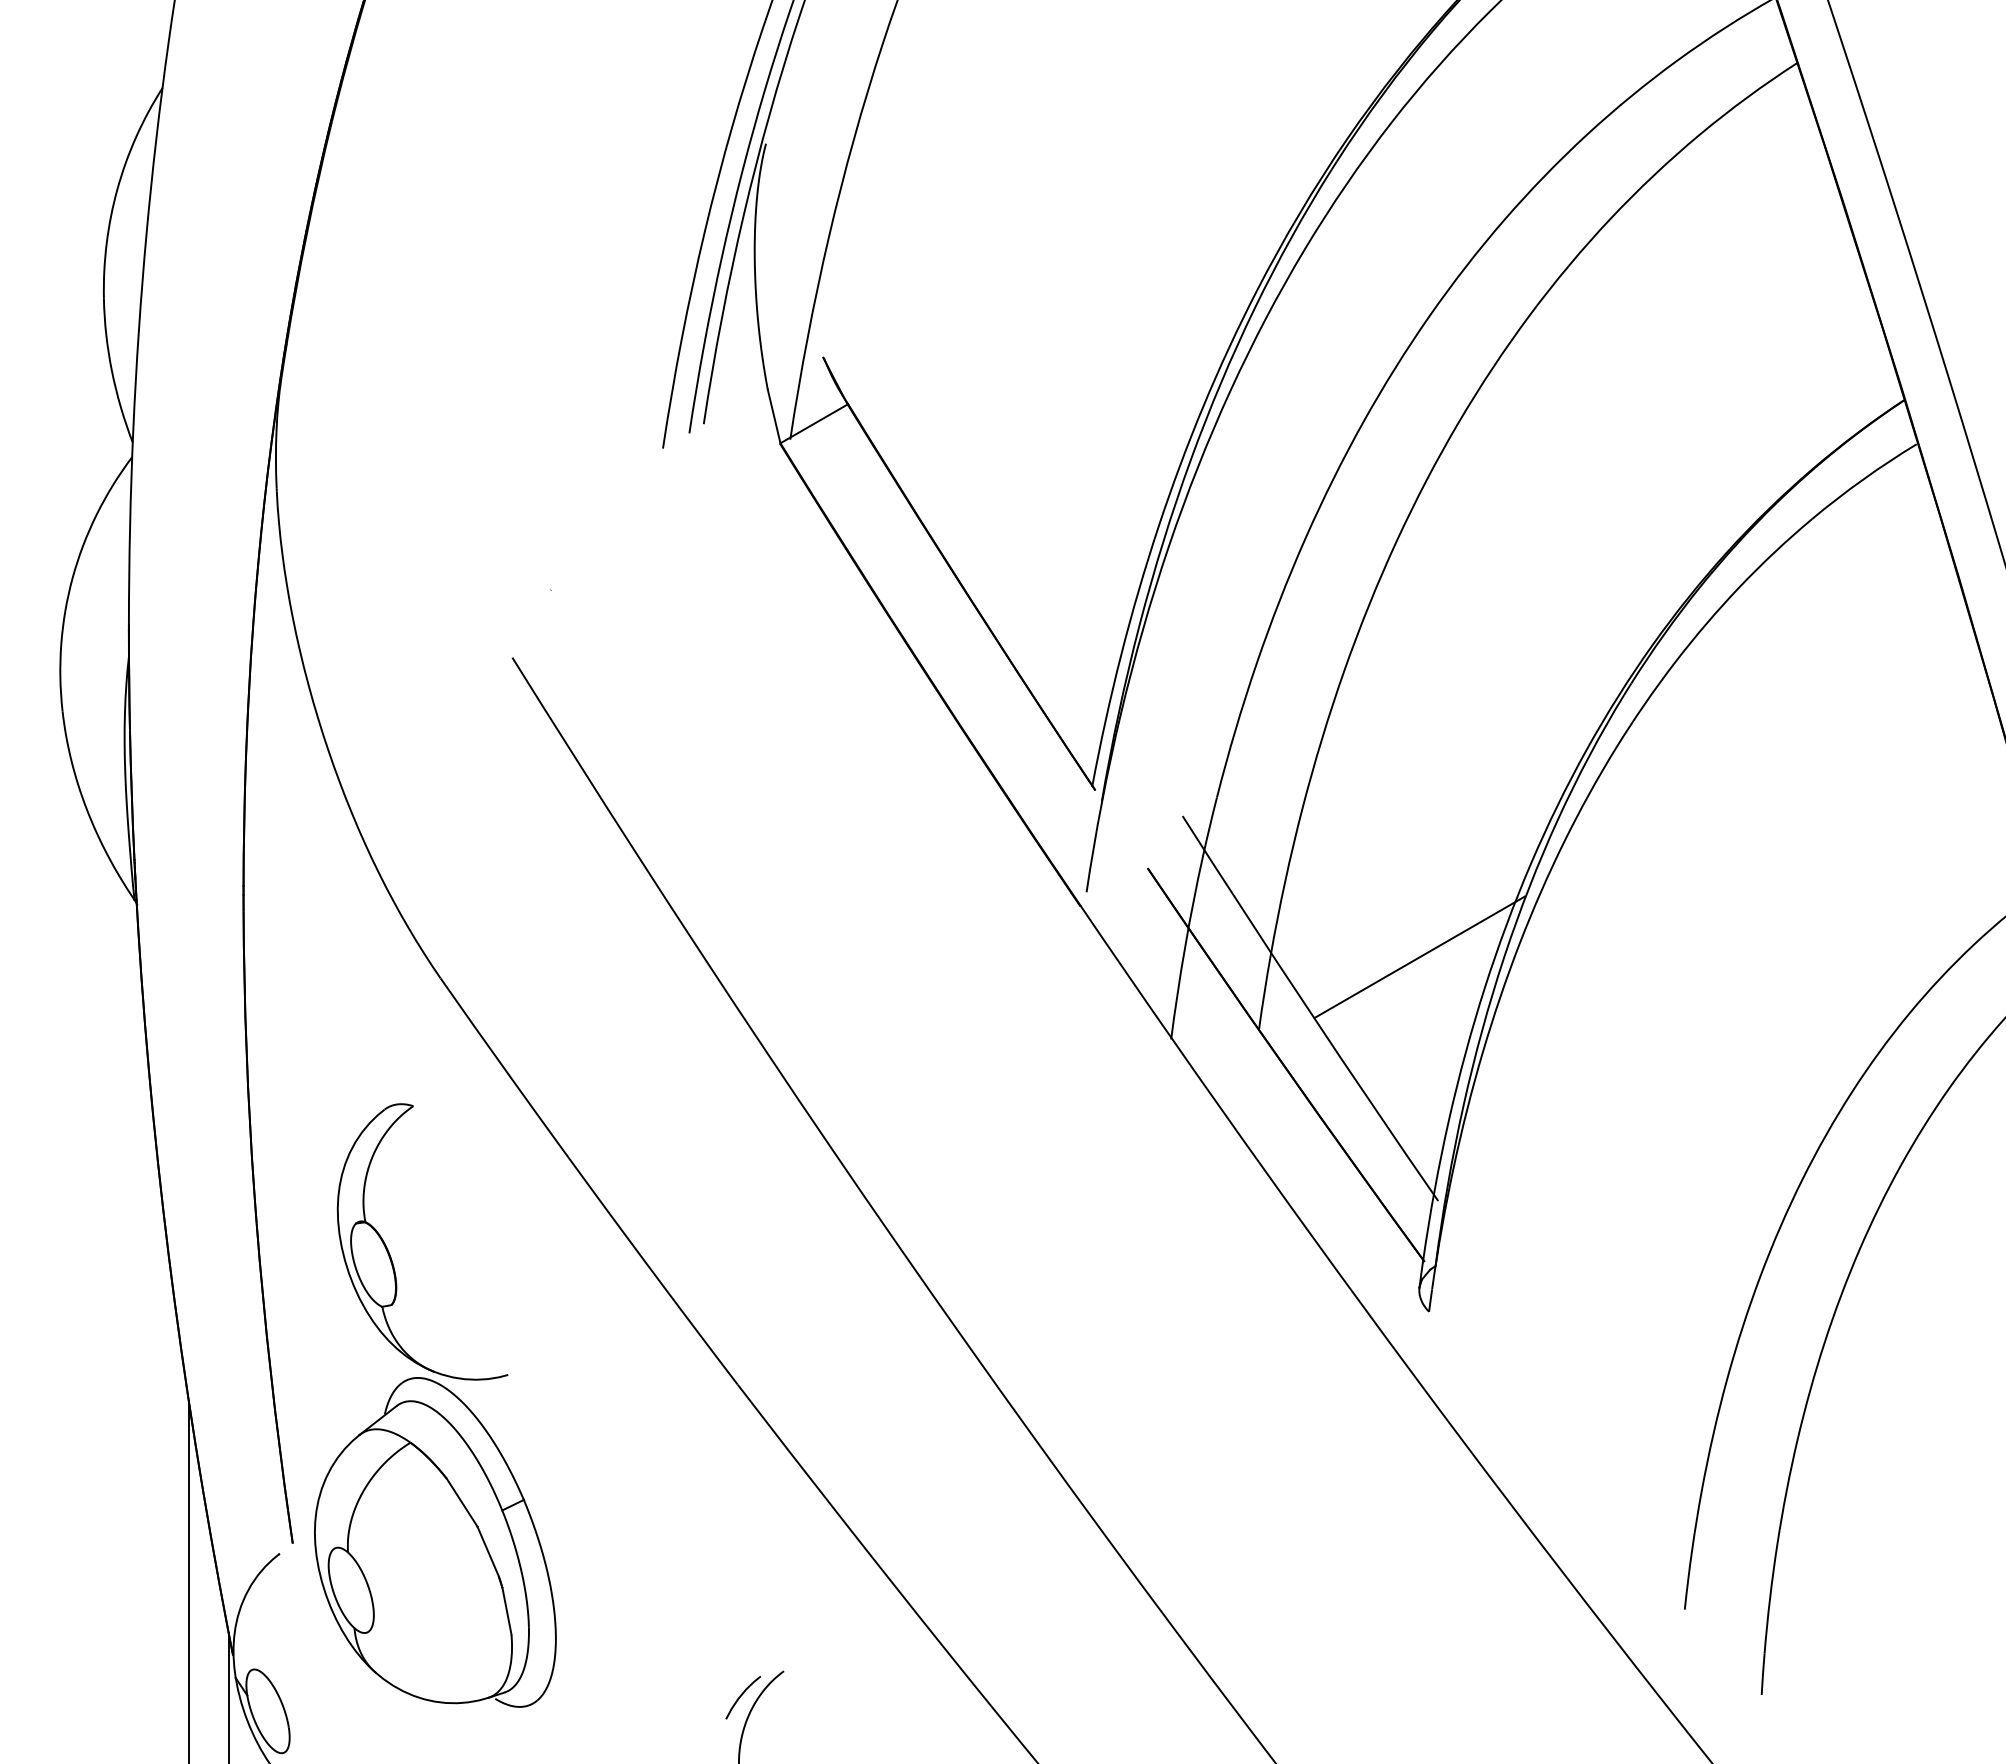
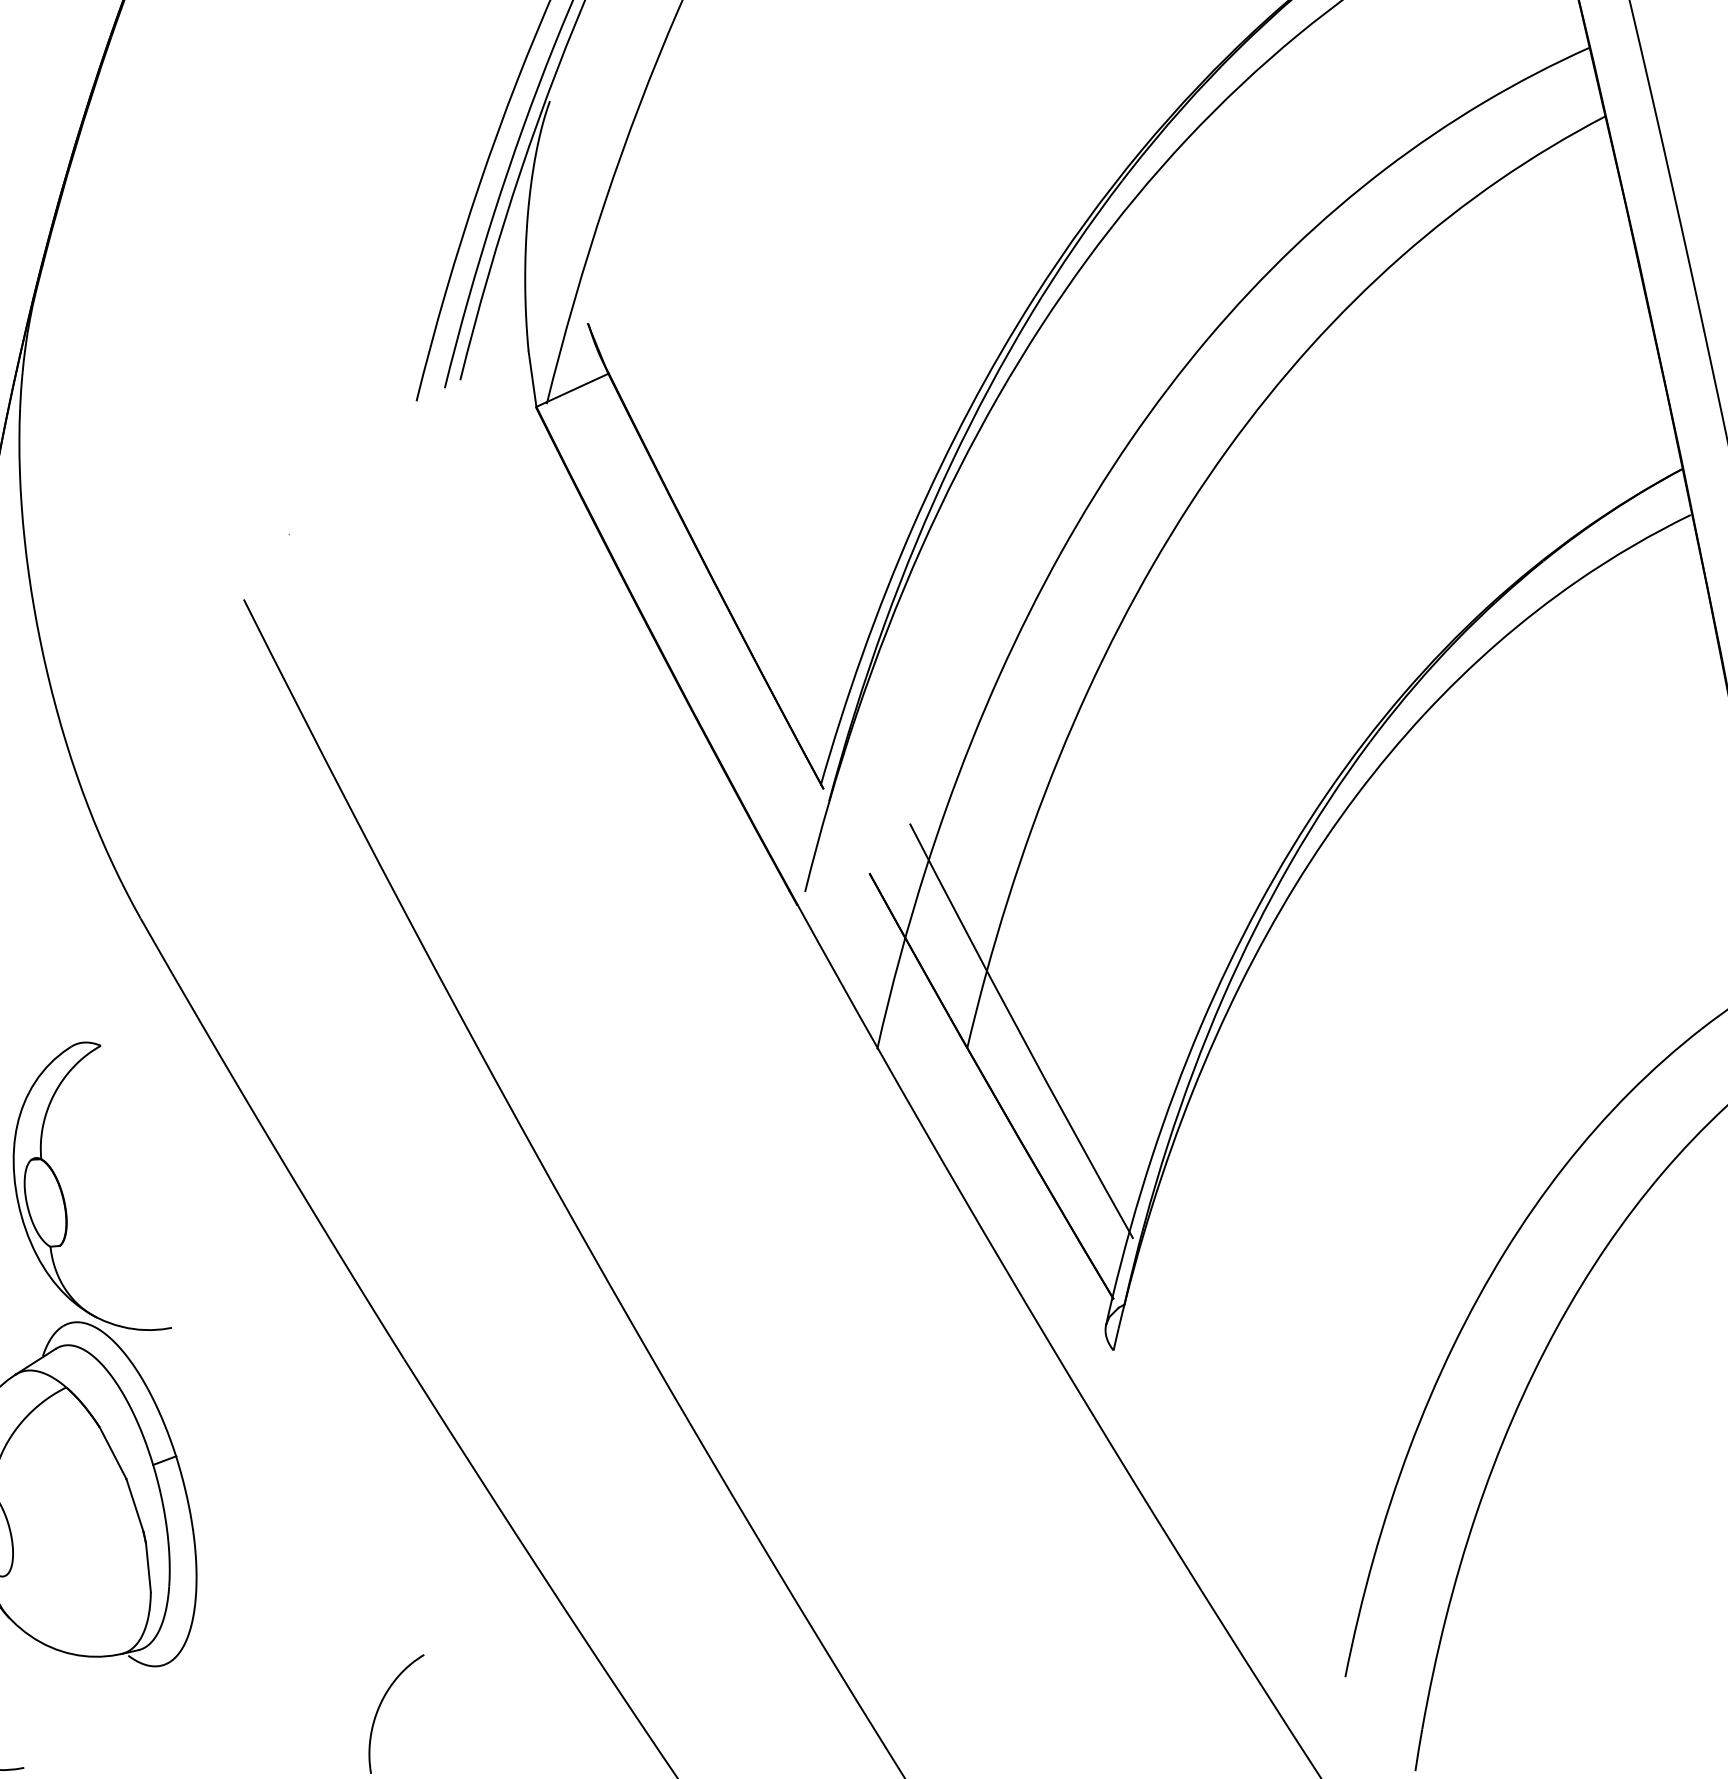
line: (1419, 957) -> (1137, 989), removed
curve: (741, 1696) -> (378, 1676), removed

